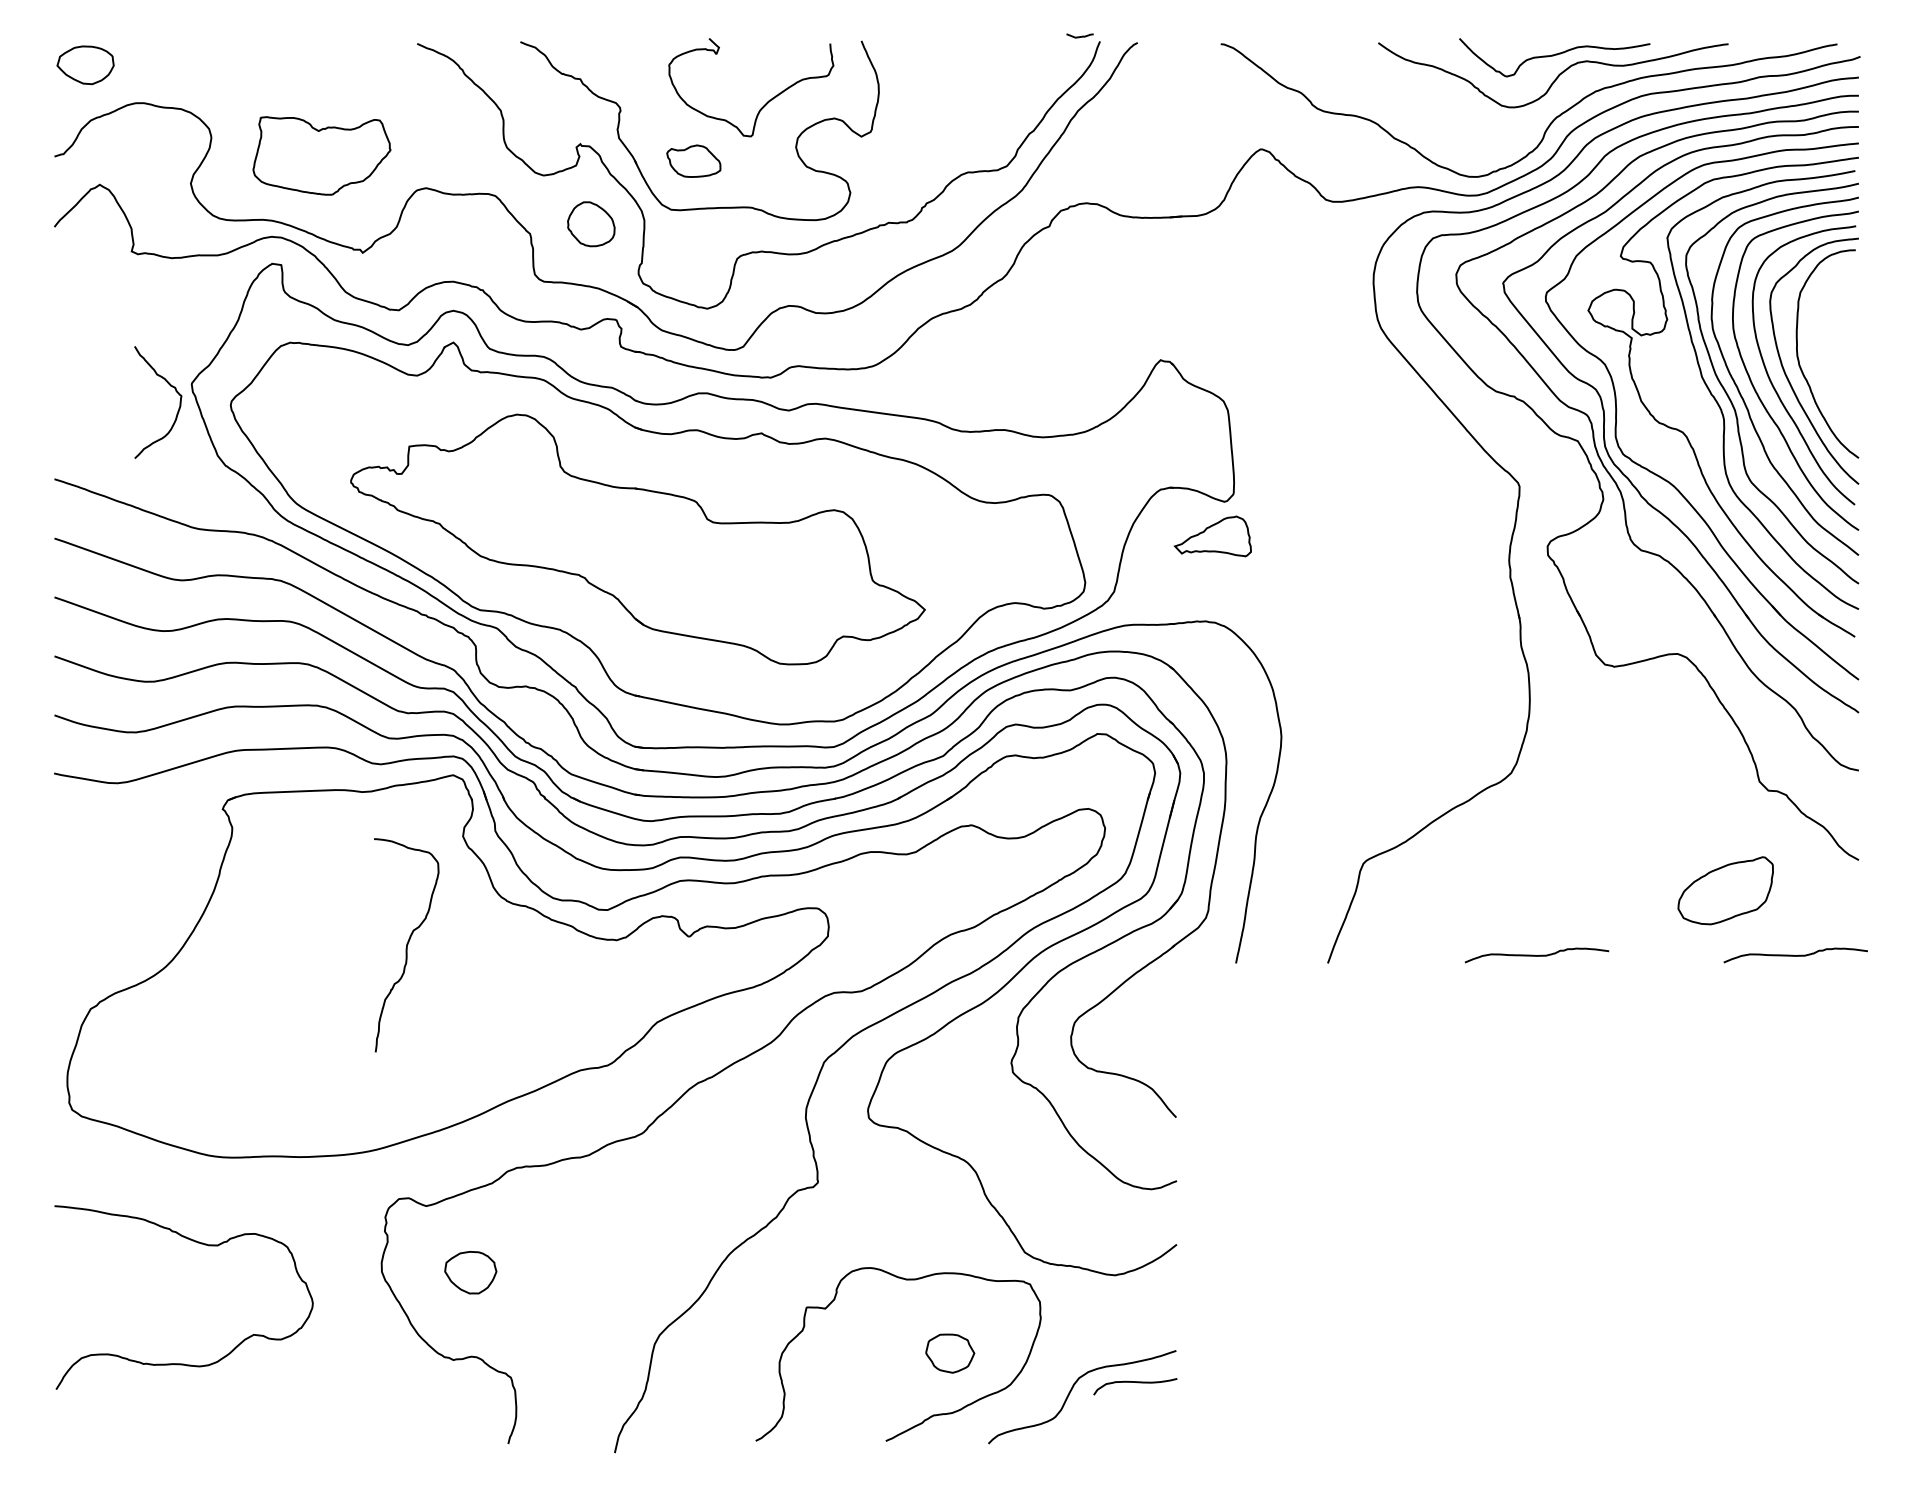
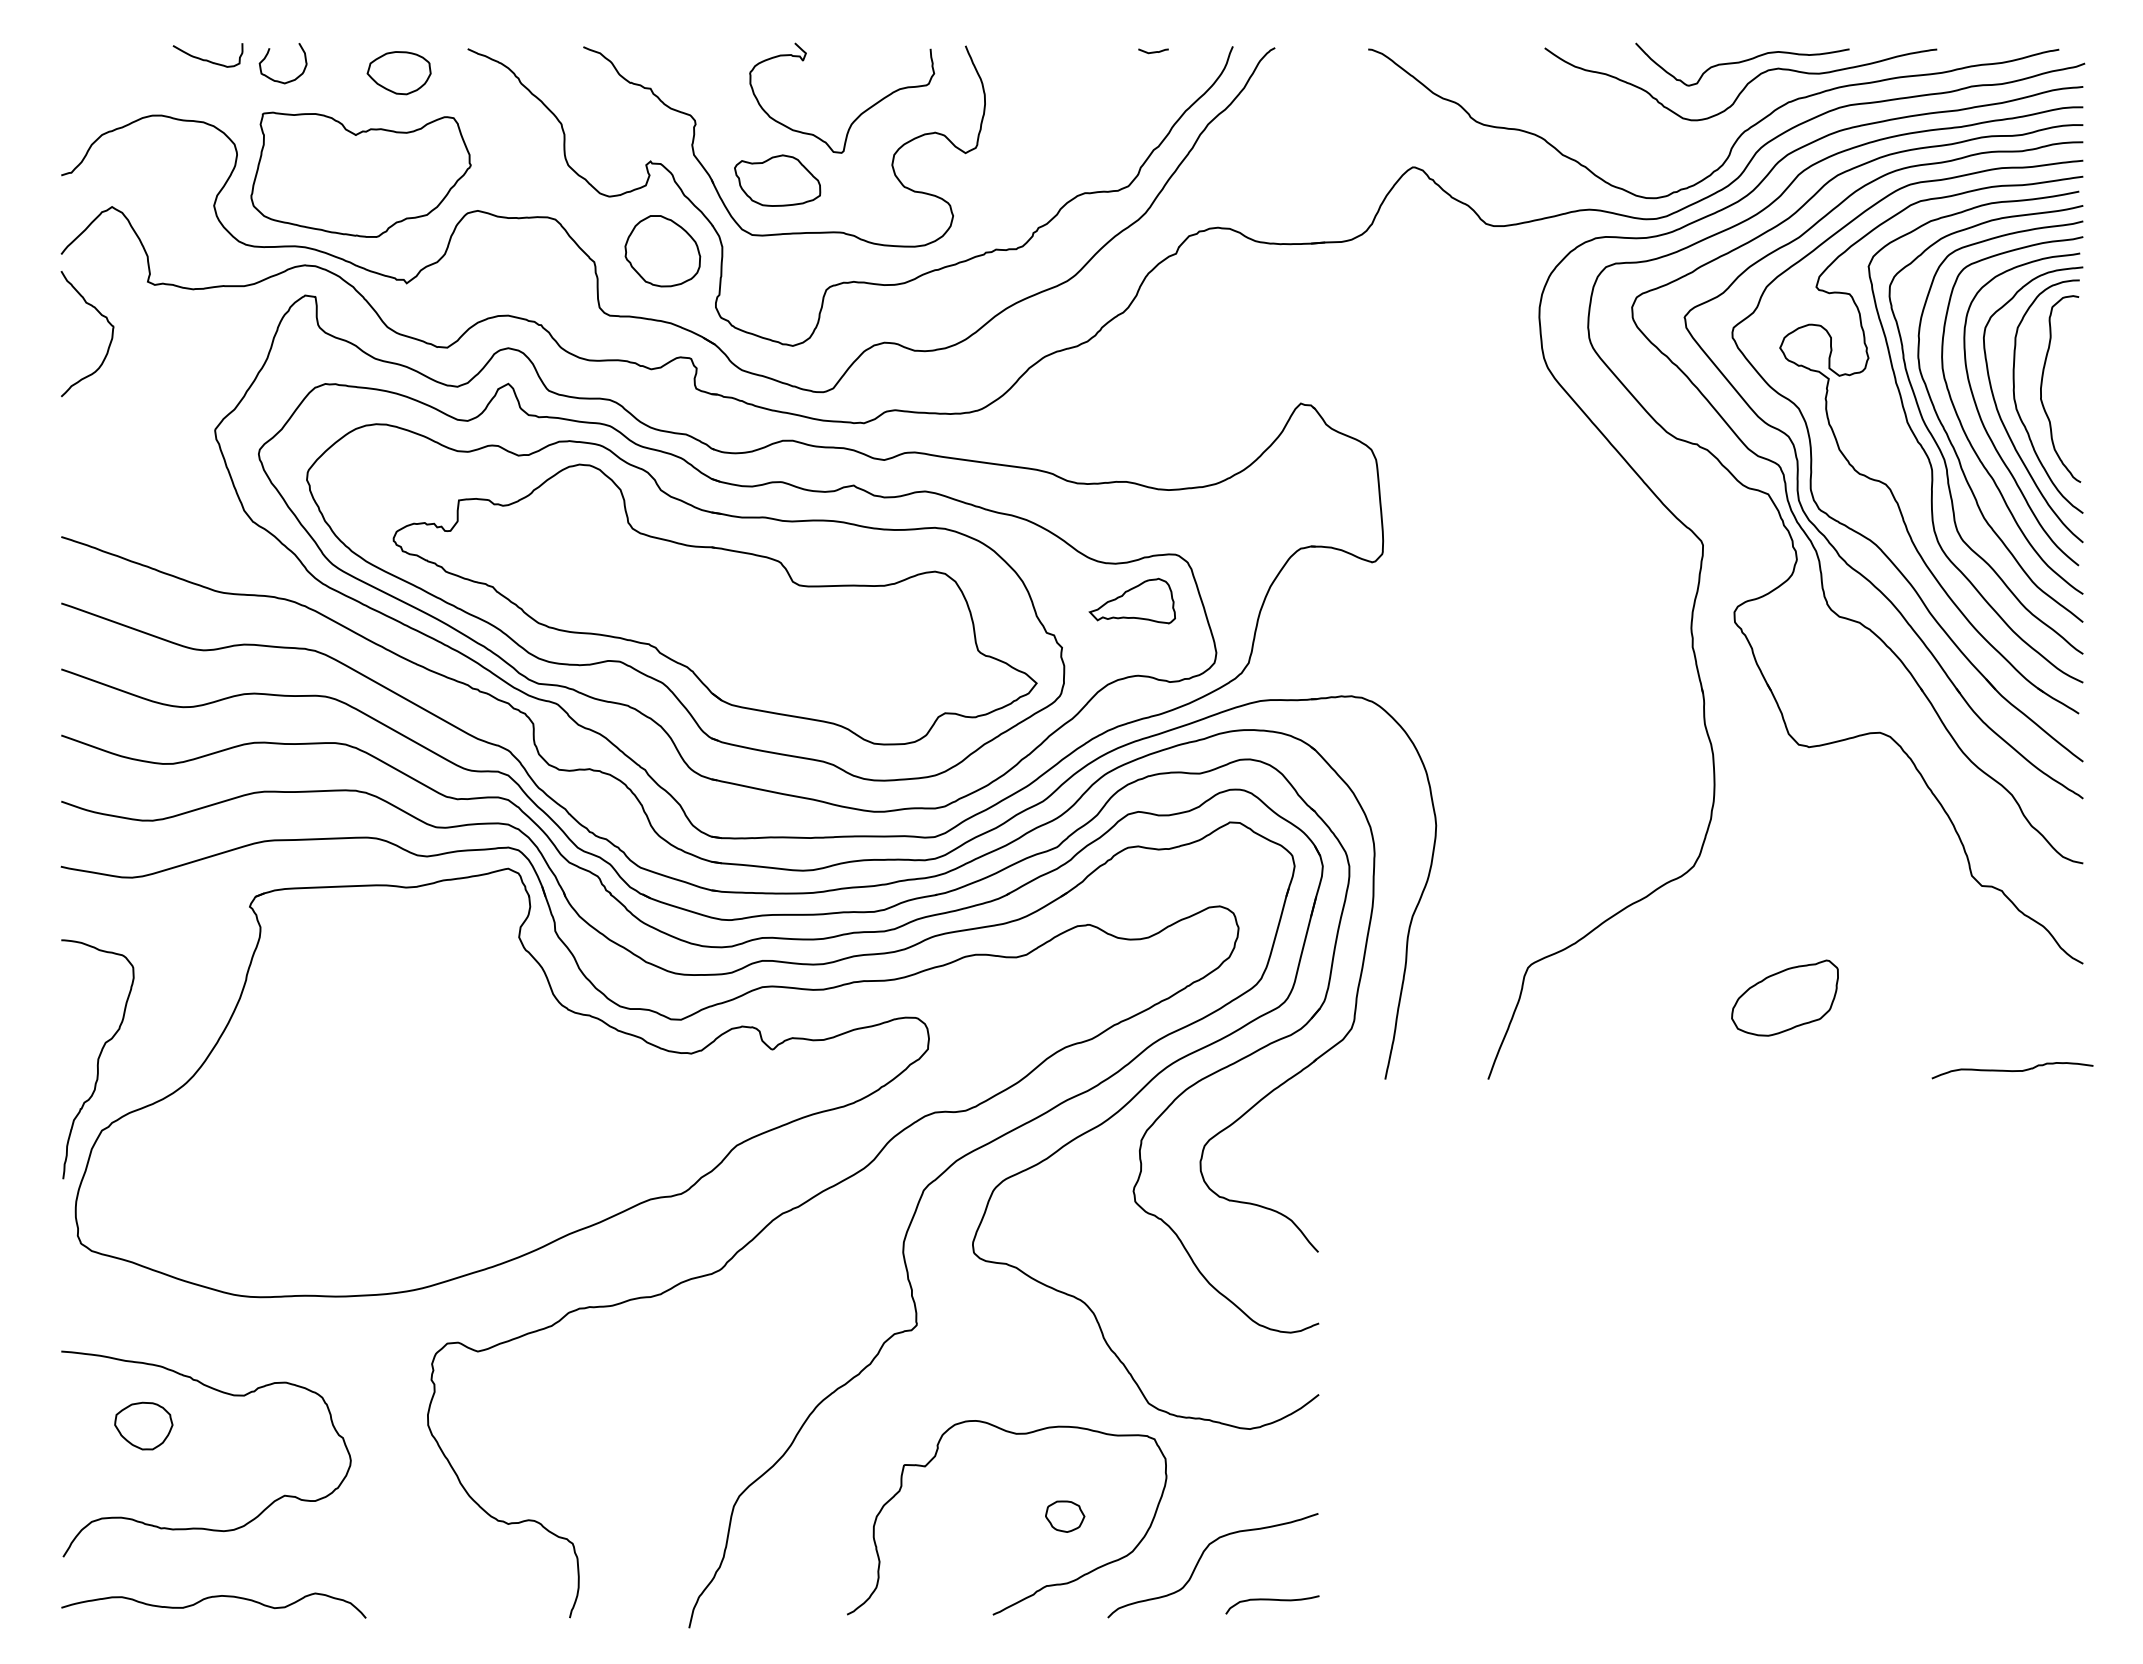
curve: (1080, 36) -> (1153, 51), moved
curve: (239, 48) -> (268, 54), added
curve: (184, 53) -> (207, 59), added
part: (85, 65) -> (398, 73), moved
part: (321, 155) -> (360, 174), size x1.43
part: (693, 161) -> (777, 180), size x1.43
part: (591, 224) -> (662, 251), size x1.43
curve: (1822, 344) -> (2042, 386), added
curve: (169, 385) -> (100, 315), moved
part: (1212, 535) -> (1131, 600), moved
part: (611, 537) -> (685, 602), added
part: (1725, 890) -> (1784, 997), moved
curve: (406, 945) -> (97, 1059), moved
curve: (1536, 955) -> (1722, 1070), removed
part: (470, 1272) -> (143, 1425), moved
part: (950, 1353) -> (1065, 1516), size x0.71
curve: (1135, 1382) -> (1272, 1600), moved
curve: (187, 1426) -> (210, 1598), added

